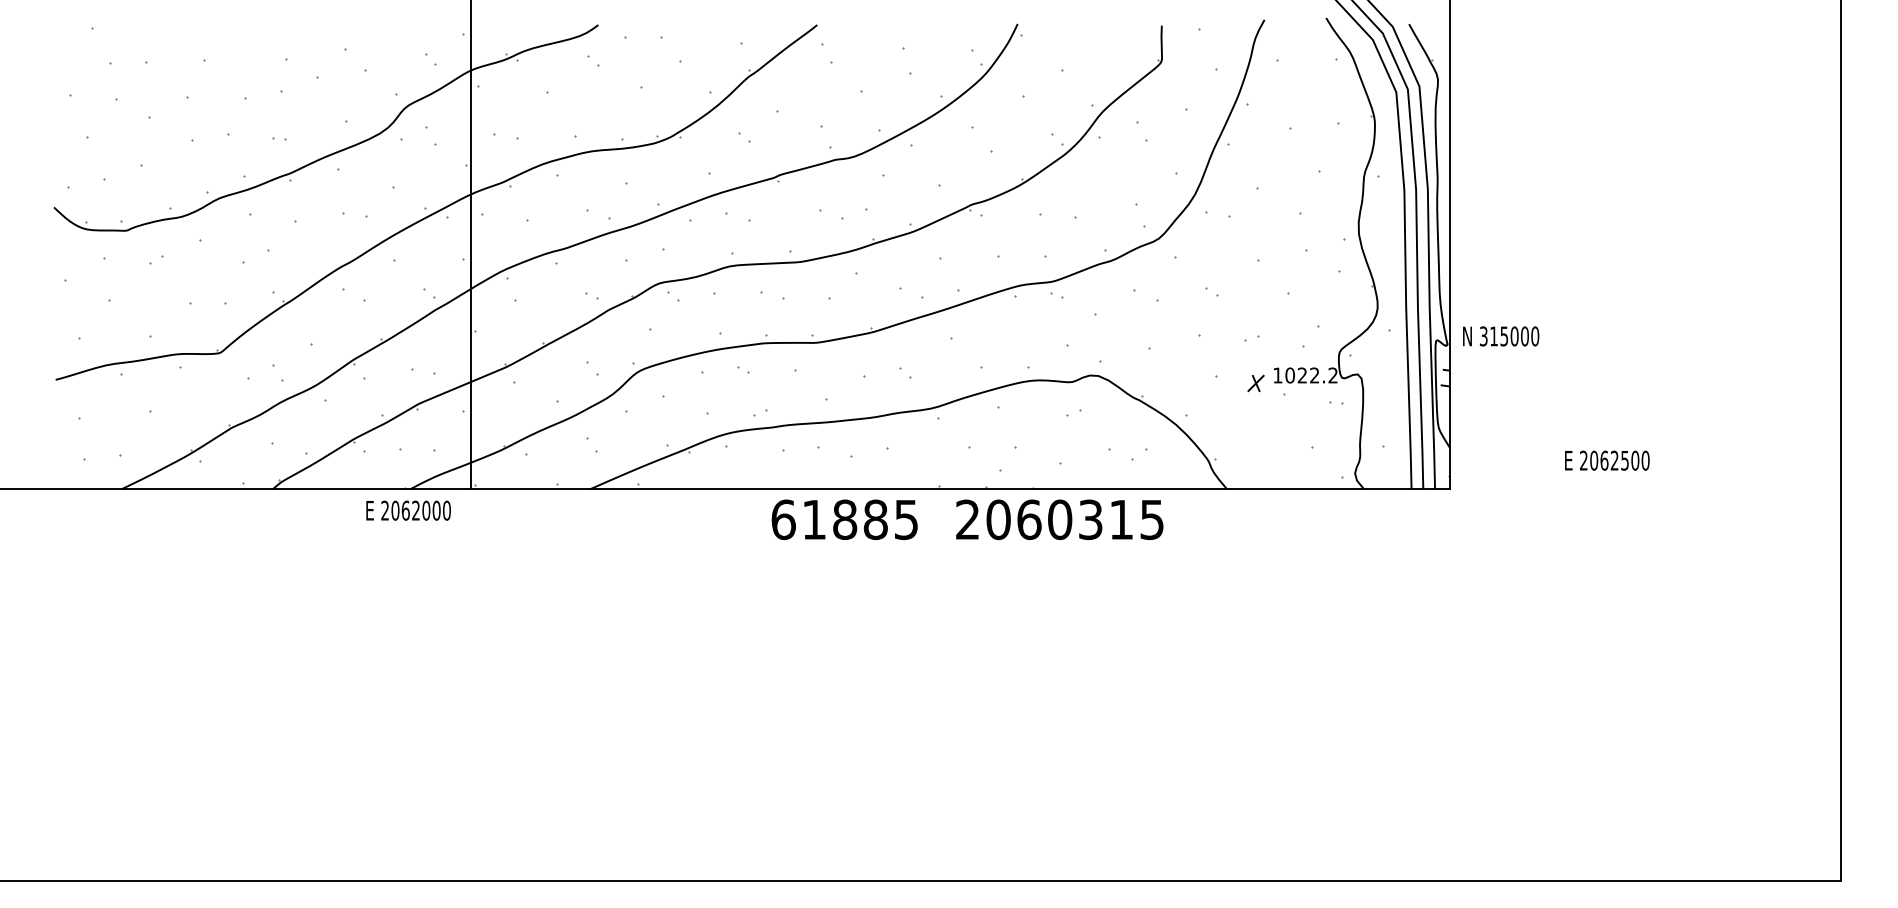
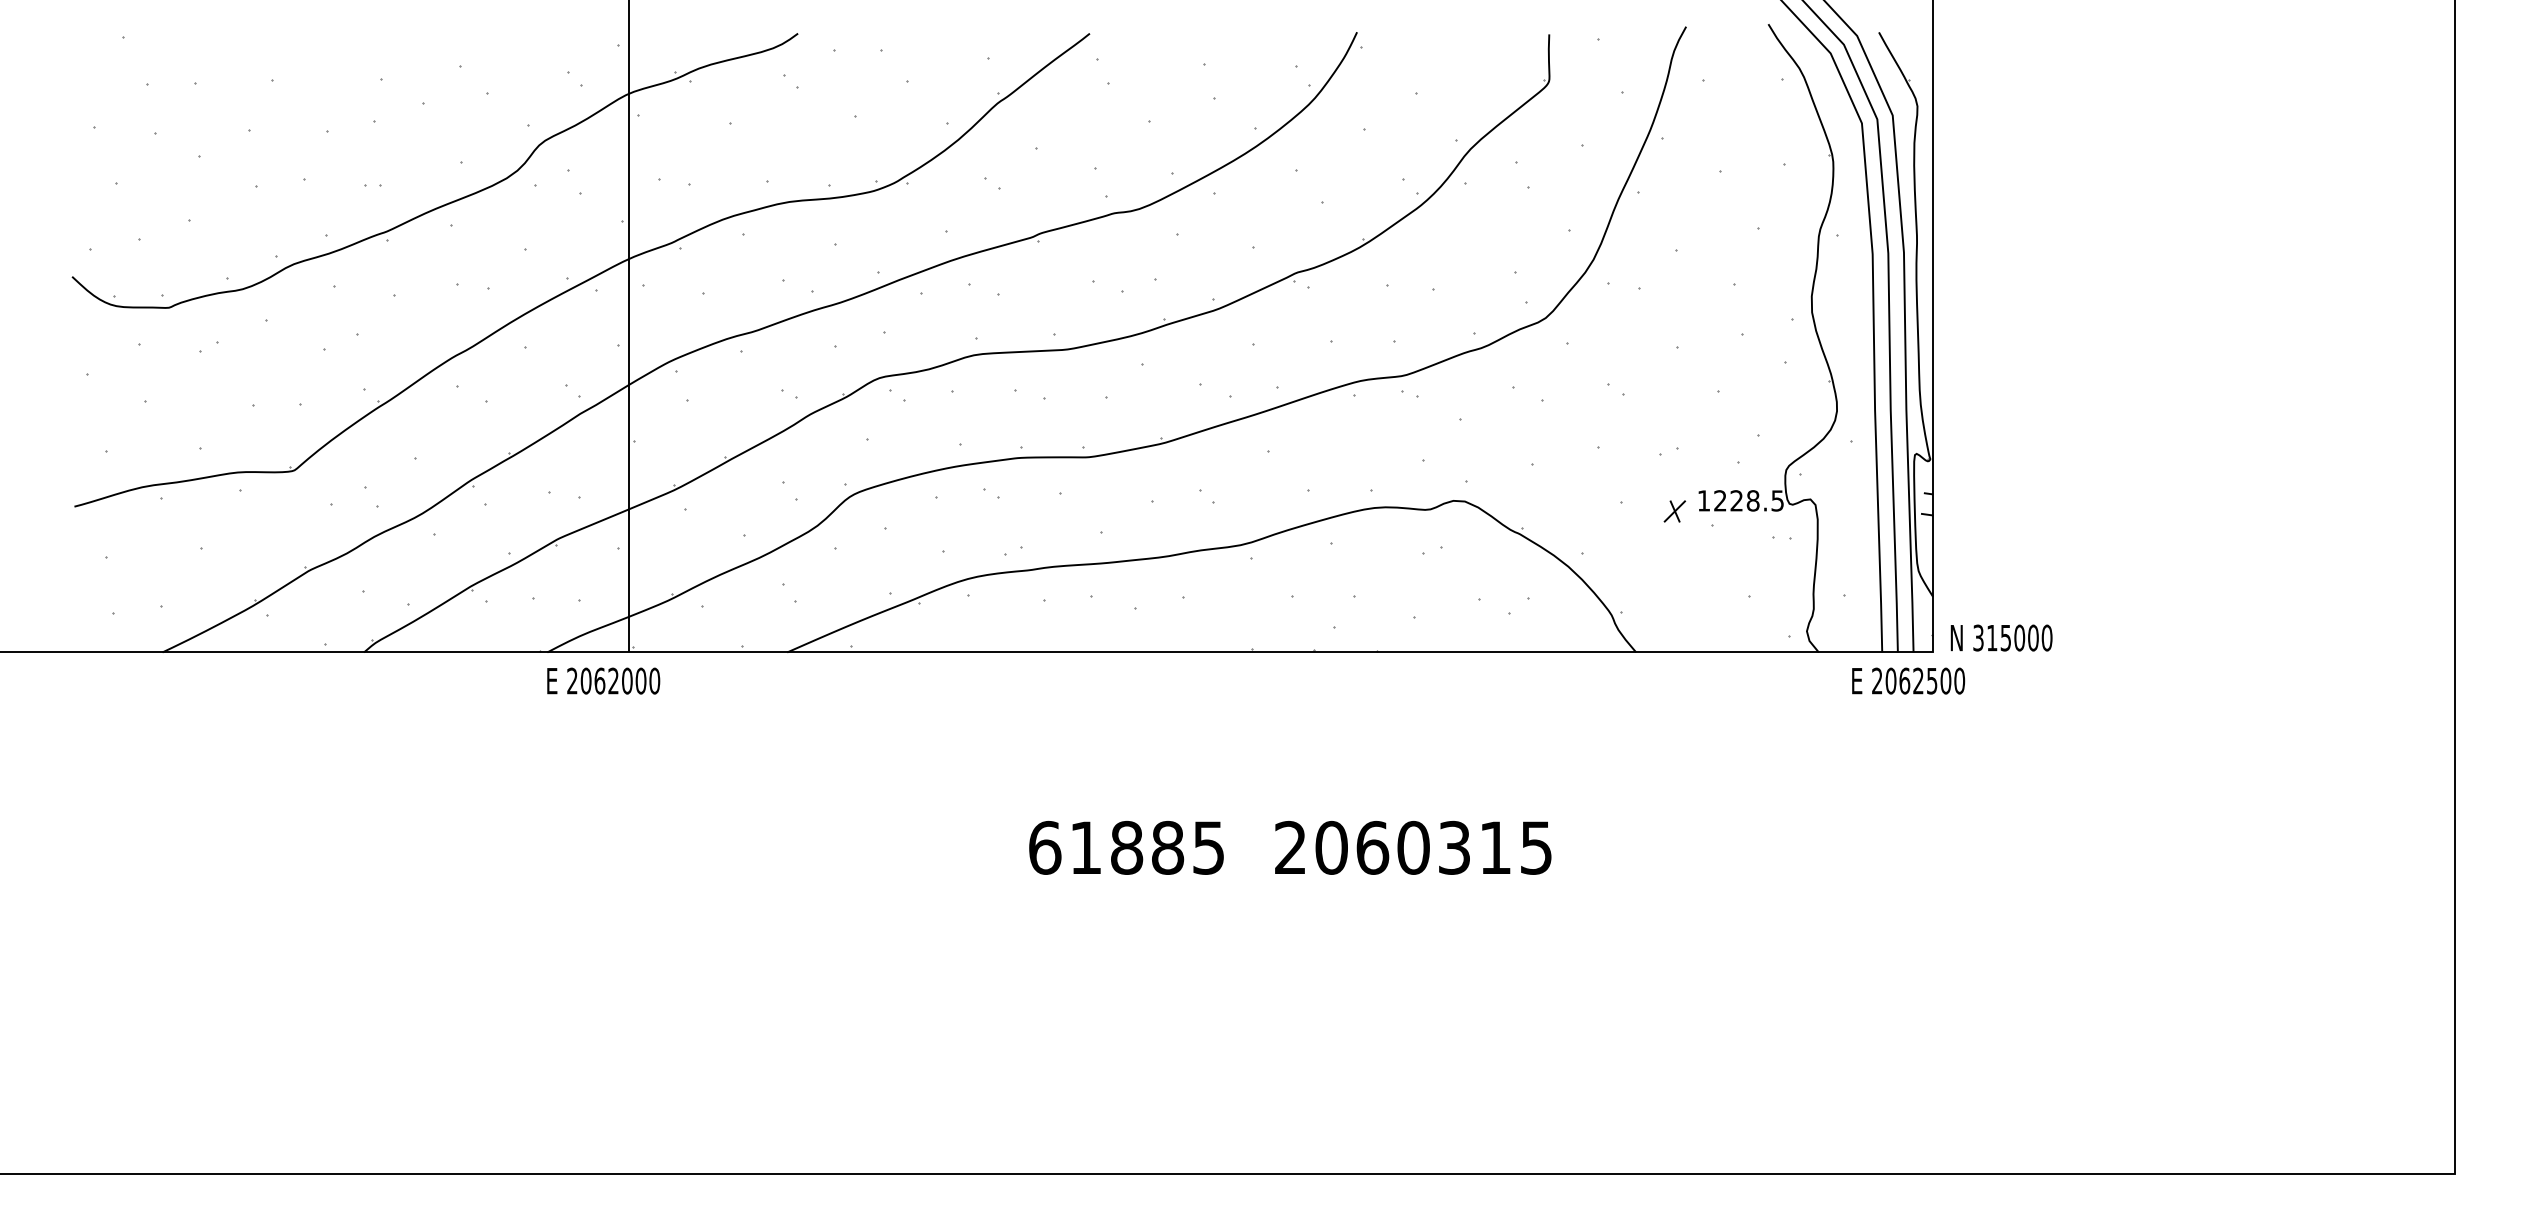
text: (1501, 336) -> (2002, 638), moved
text: (1311, 375) -> (1748, 500), 1022.2 -> 1228.5
text: (1607, 460) -> (1908, 680), moved
text: (408, 510) -> (603, 680), moved
text: (967, 519) -> (1290, 847), moved

